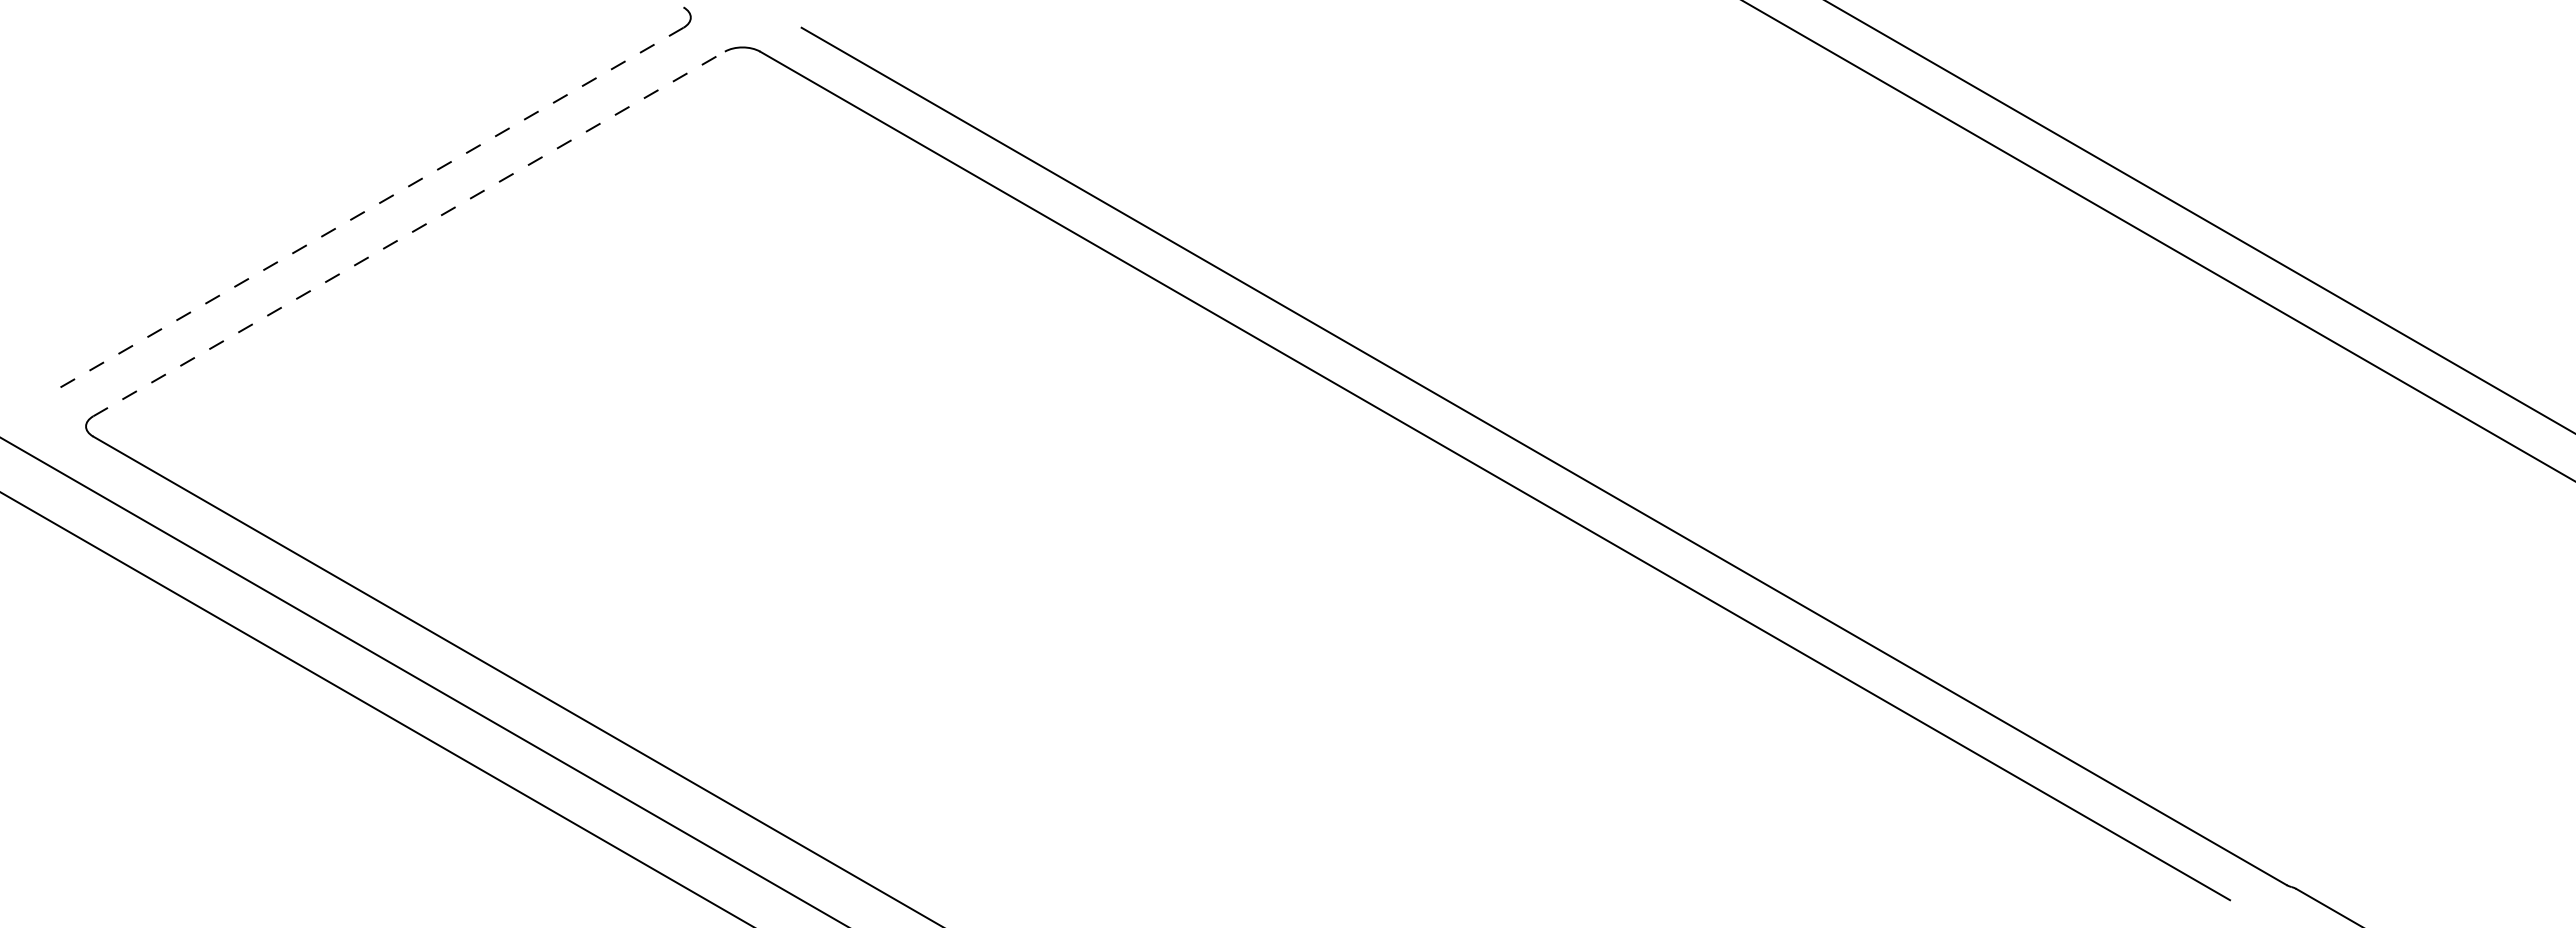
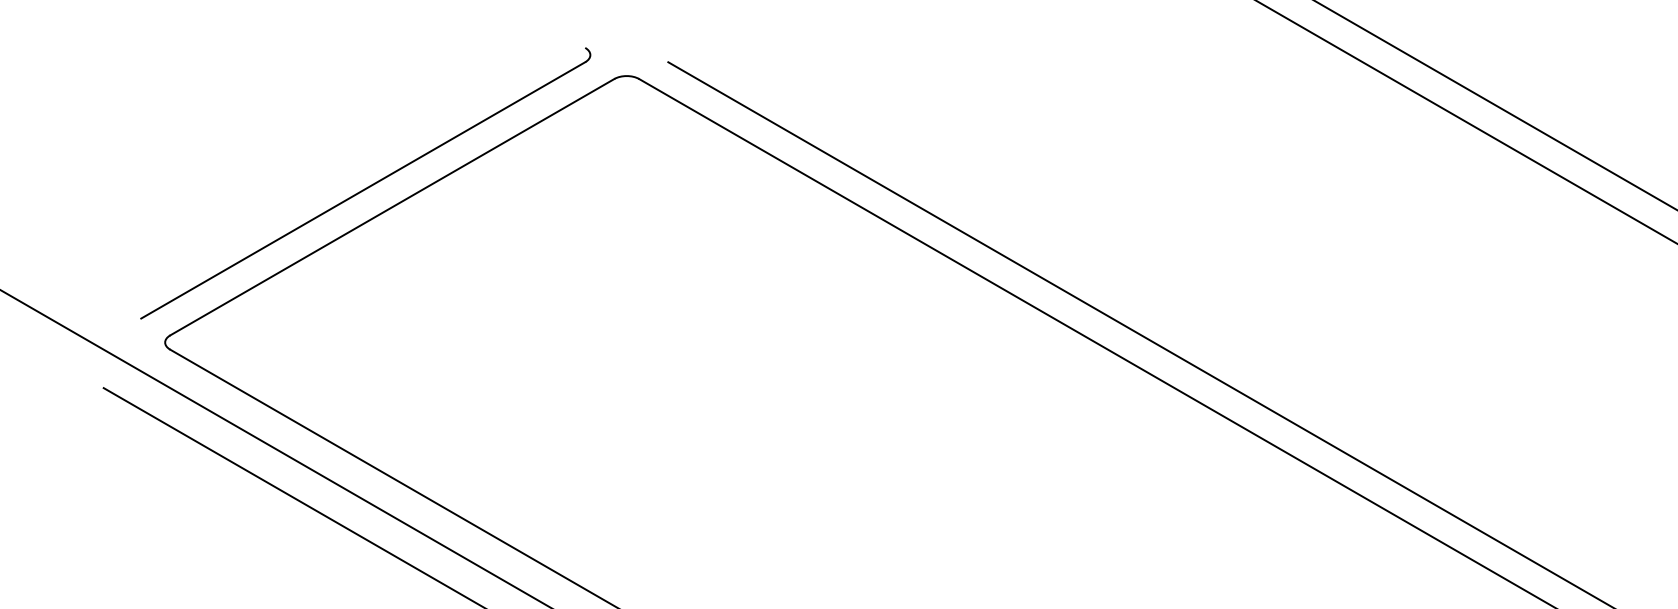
line: (367, 210) -> (363, 190), dashed -> solid
line: (409, 233) -> (392, 206), dashed -> solid

